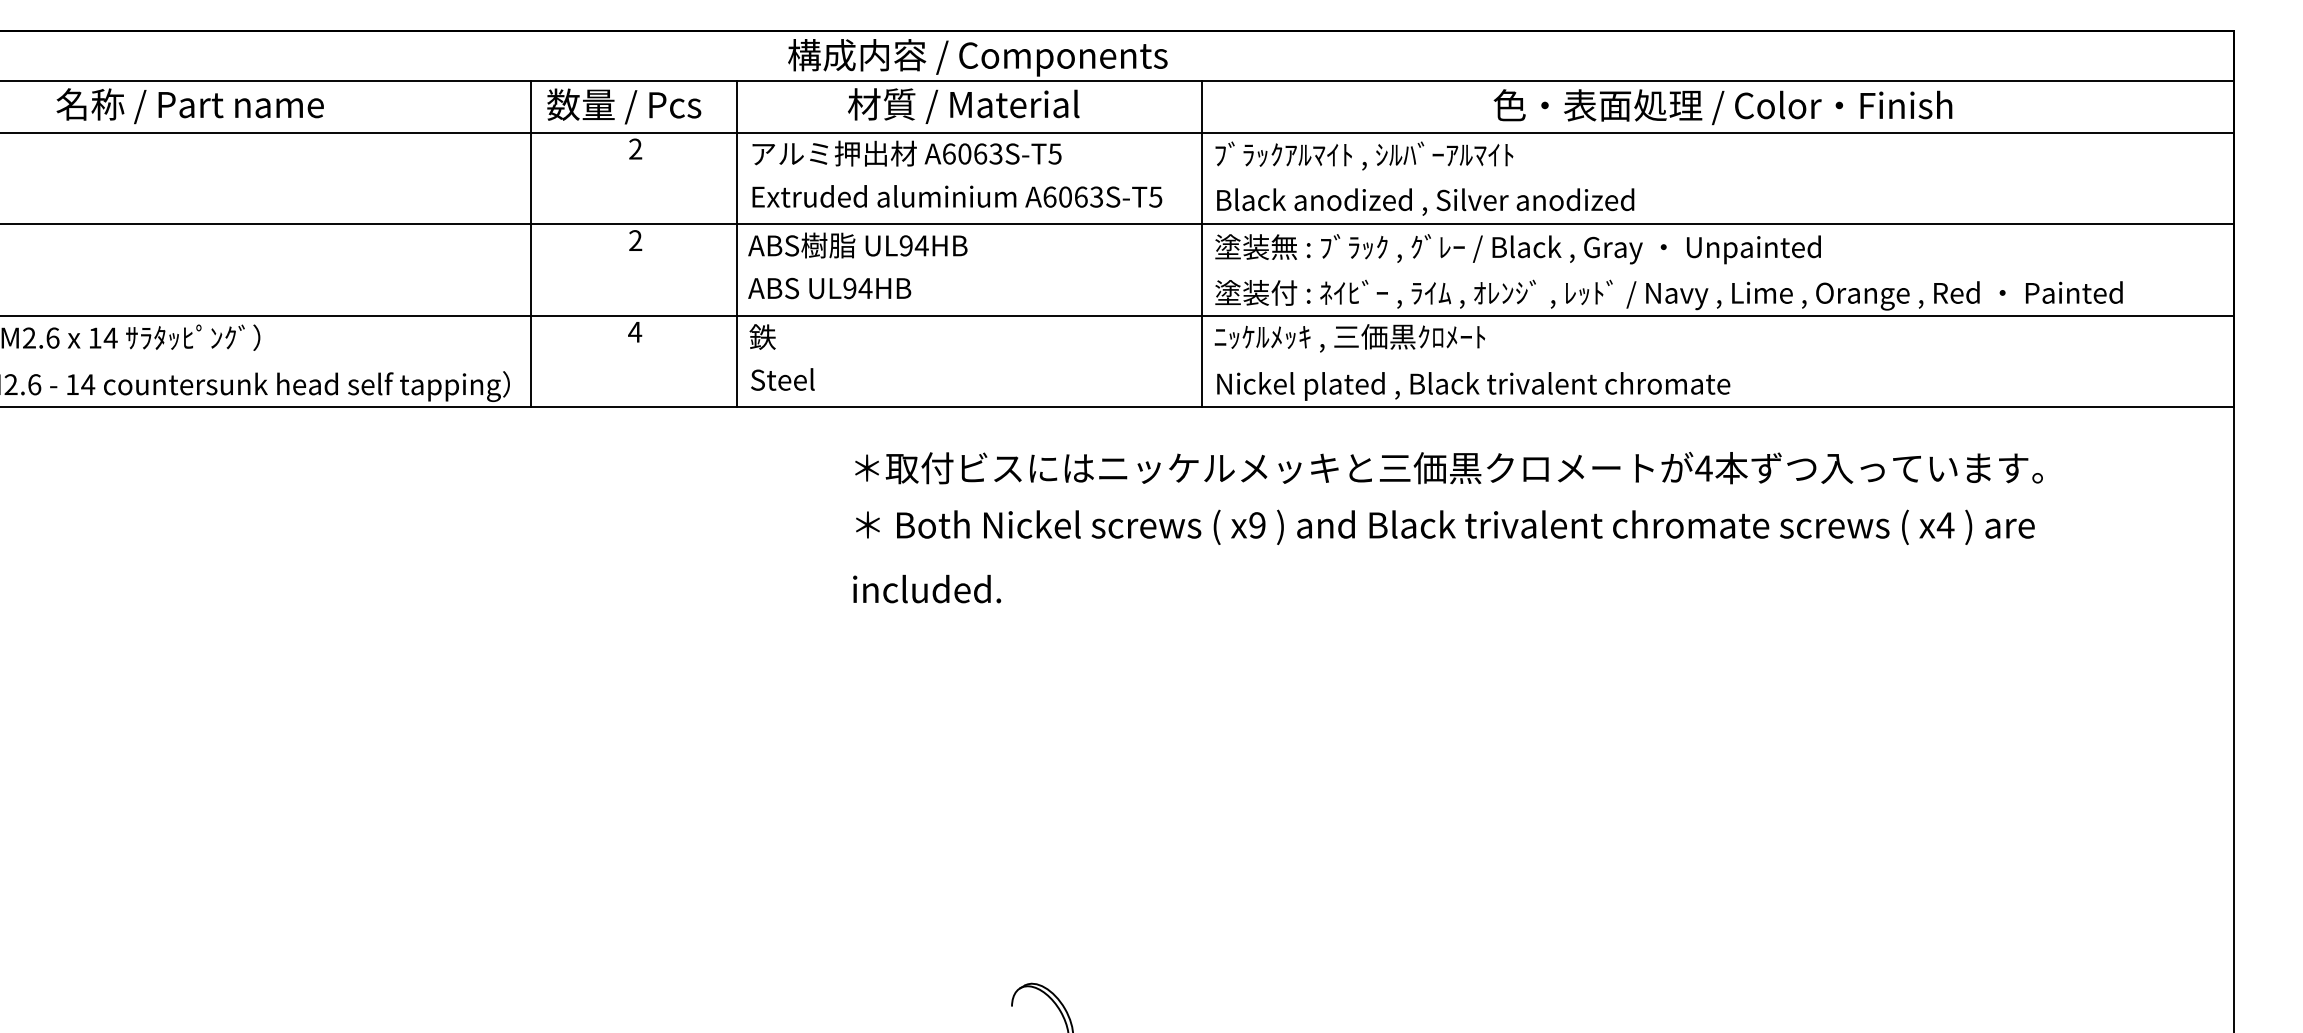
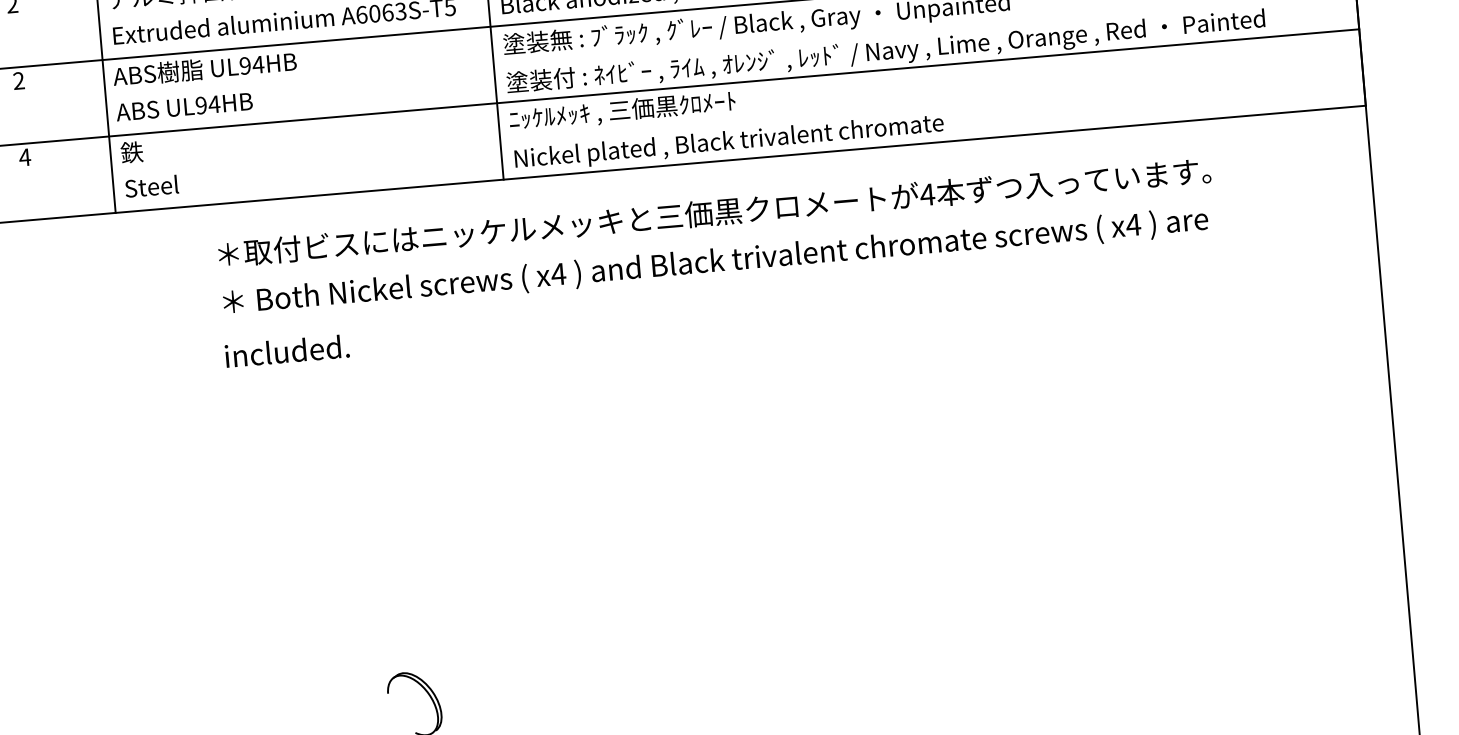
text: (1257, 525) -> (558, 274), x9 -> x4

